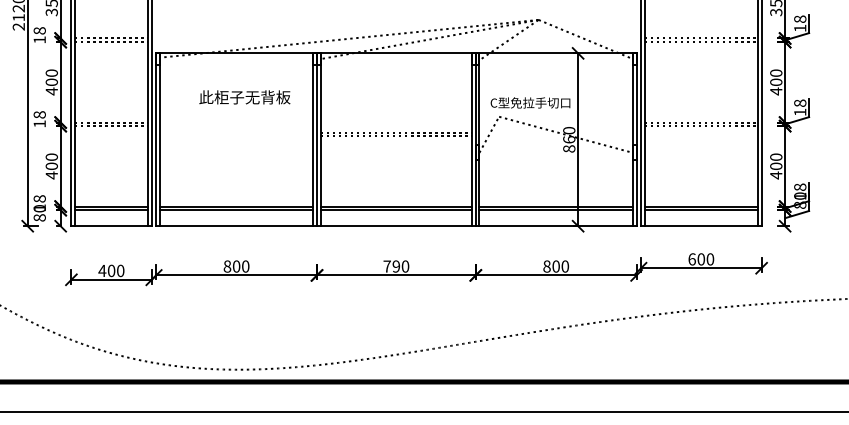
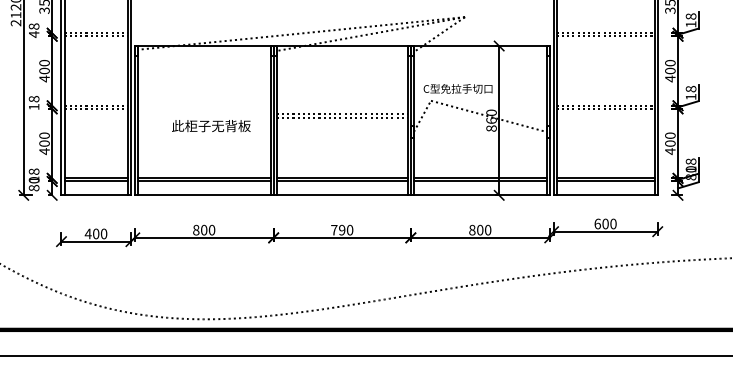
line: (585, 38) -> (505, 33), removed
text: (40, 40) -> (34, 34), 18 -> 48
text: (245, 97) -> (211, 126), moved

